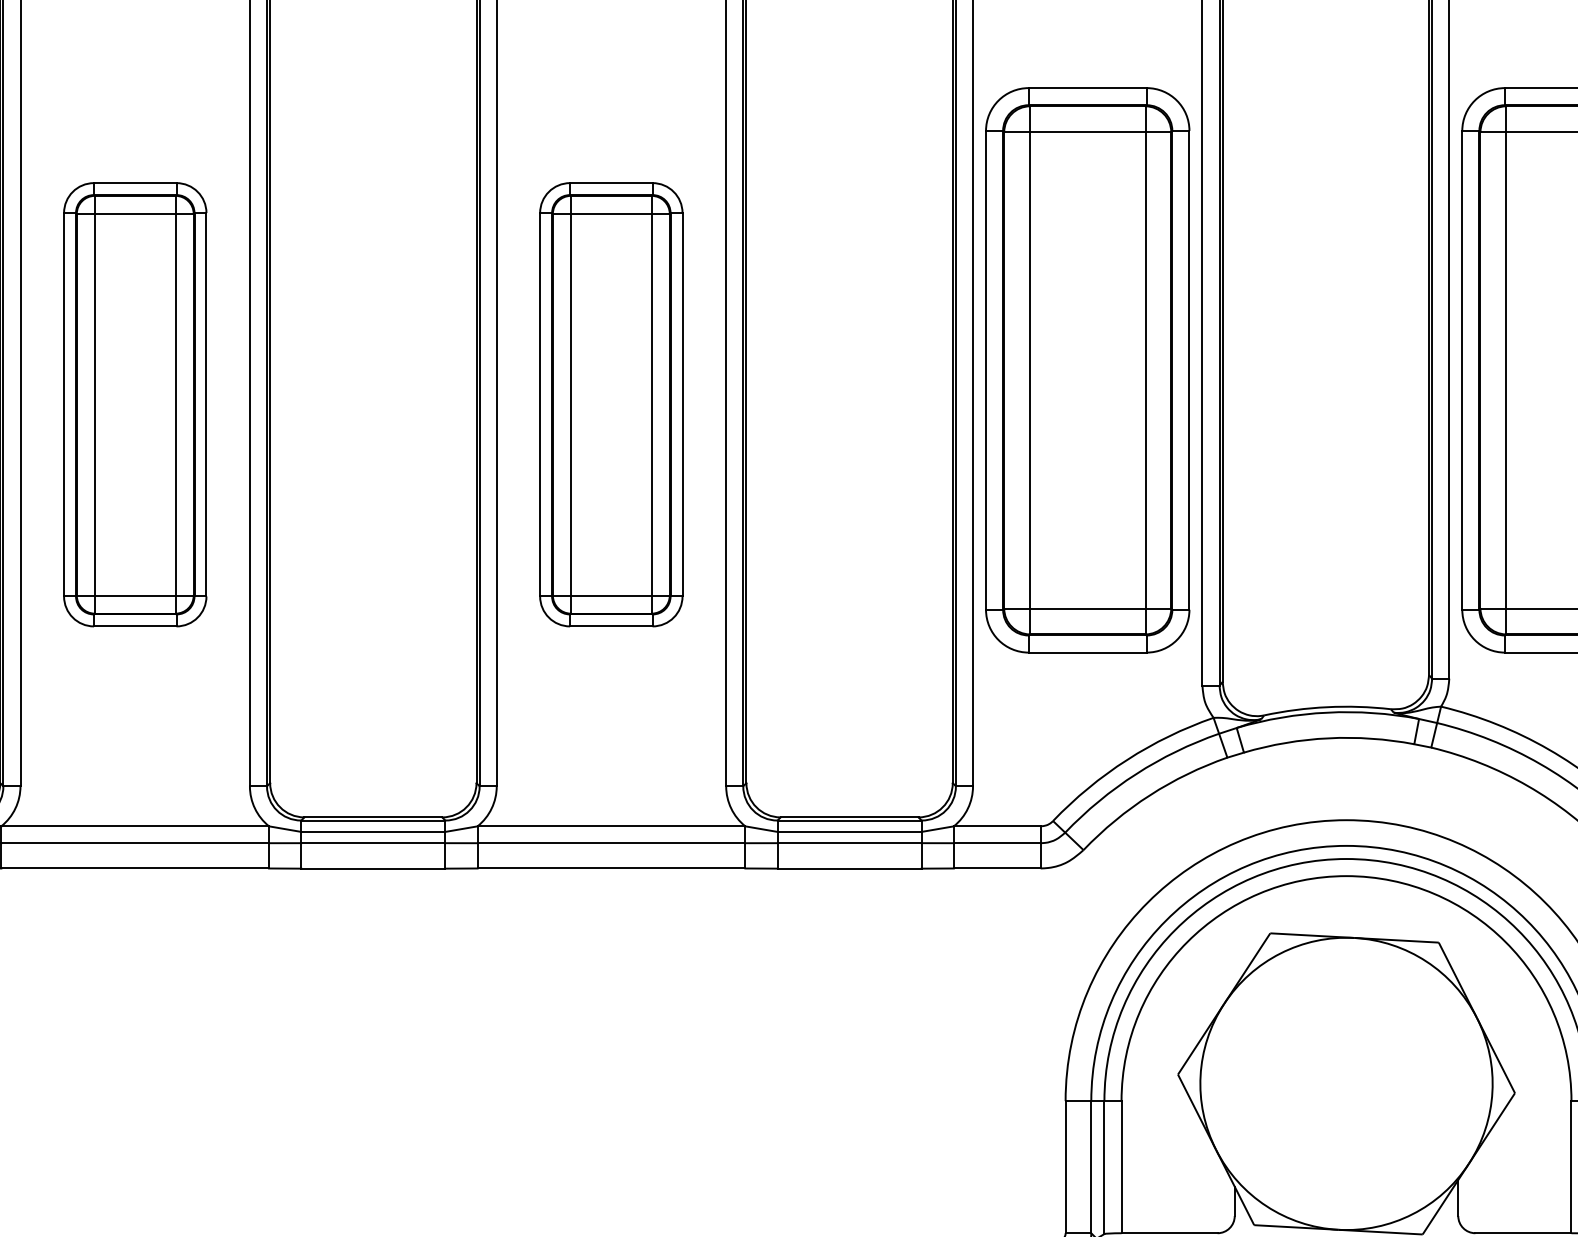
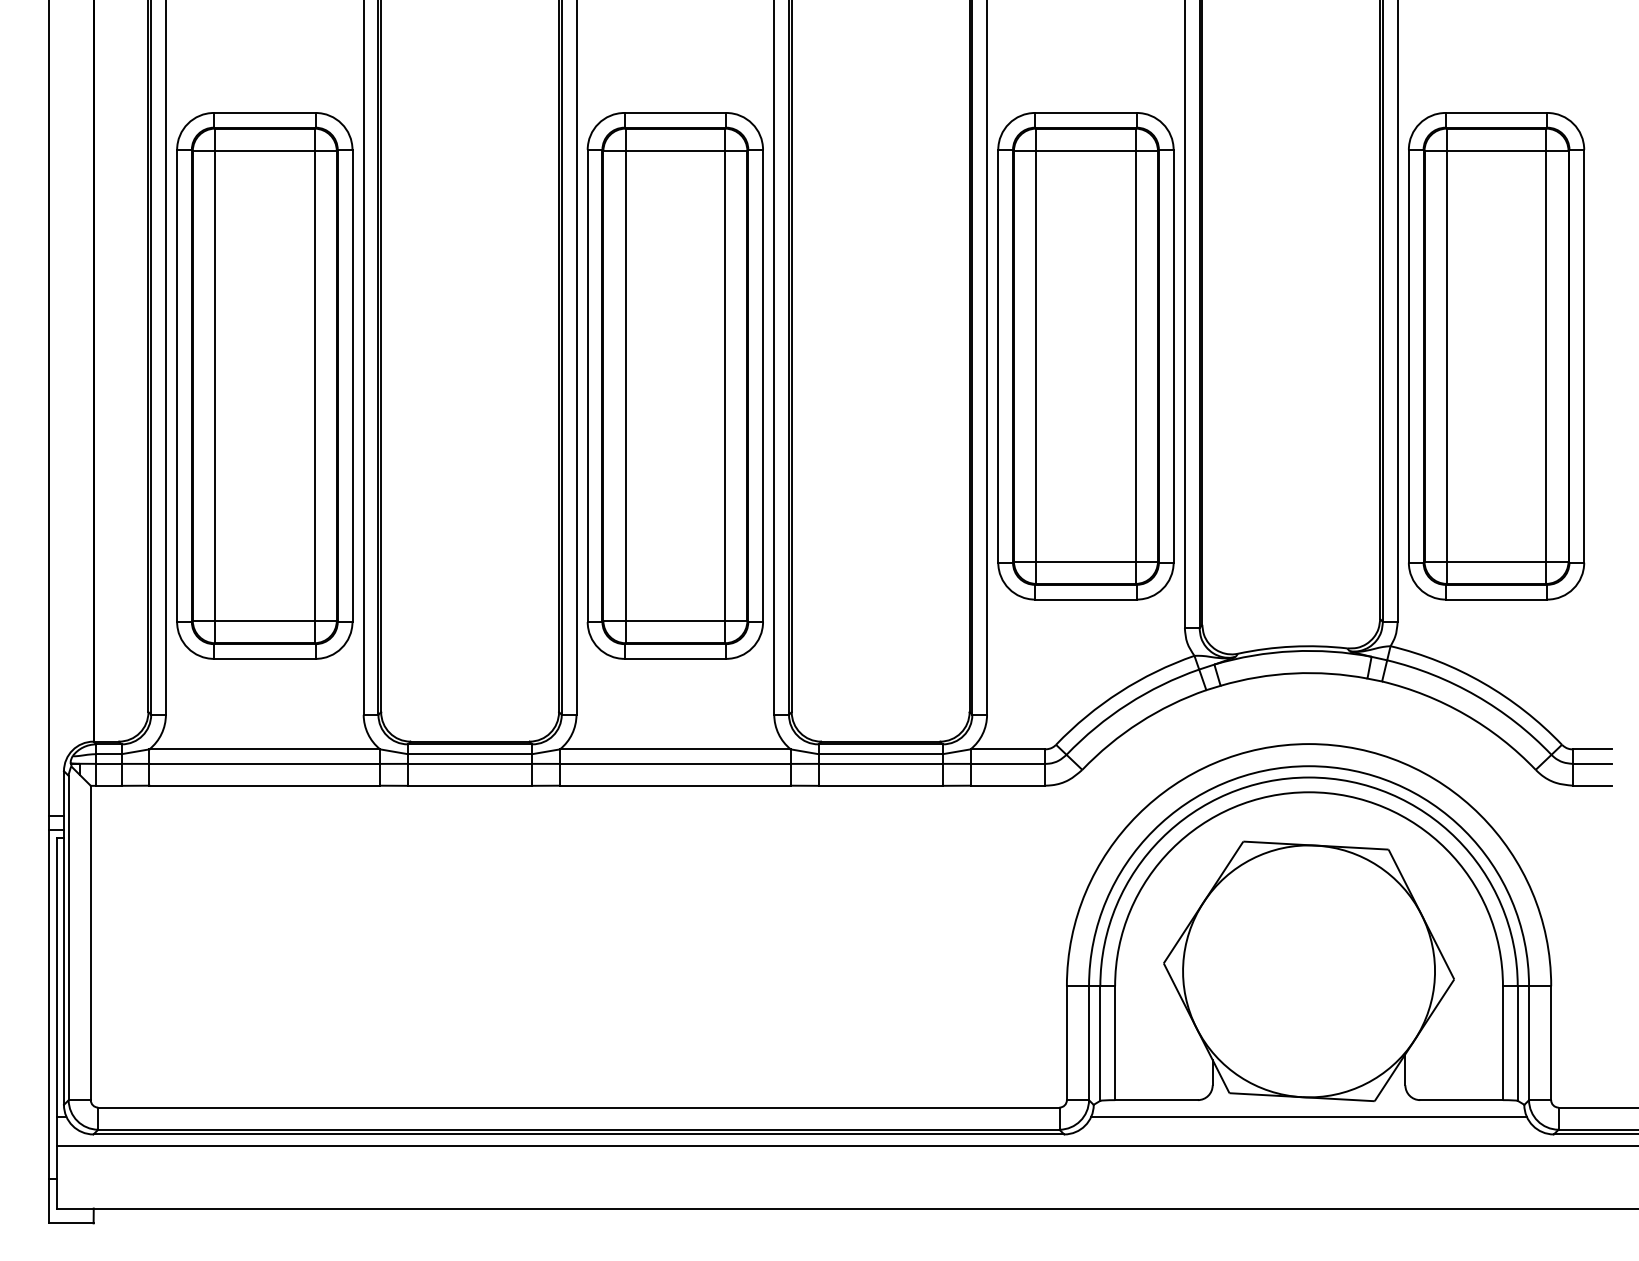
part: (134, 404) -> (264, 385), size x1.43
part: (610, 404) -> (674, 385), size x1.43

